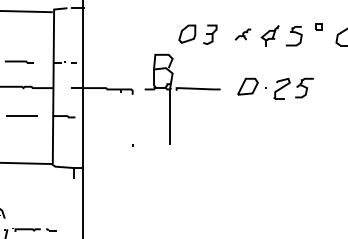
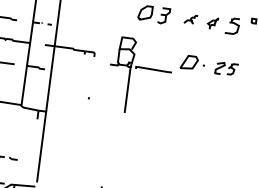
part: (269, 35) -> (212, 22), size x0.7
part: (293, 88) -> (226, 68), size x0.7
part: (182, 89) -> (140, 68), moved

